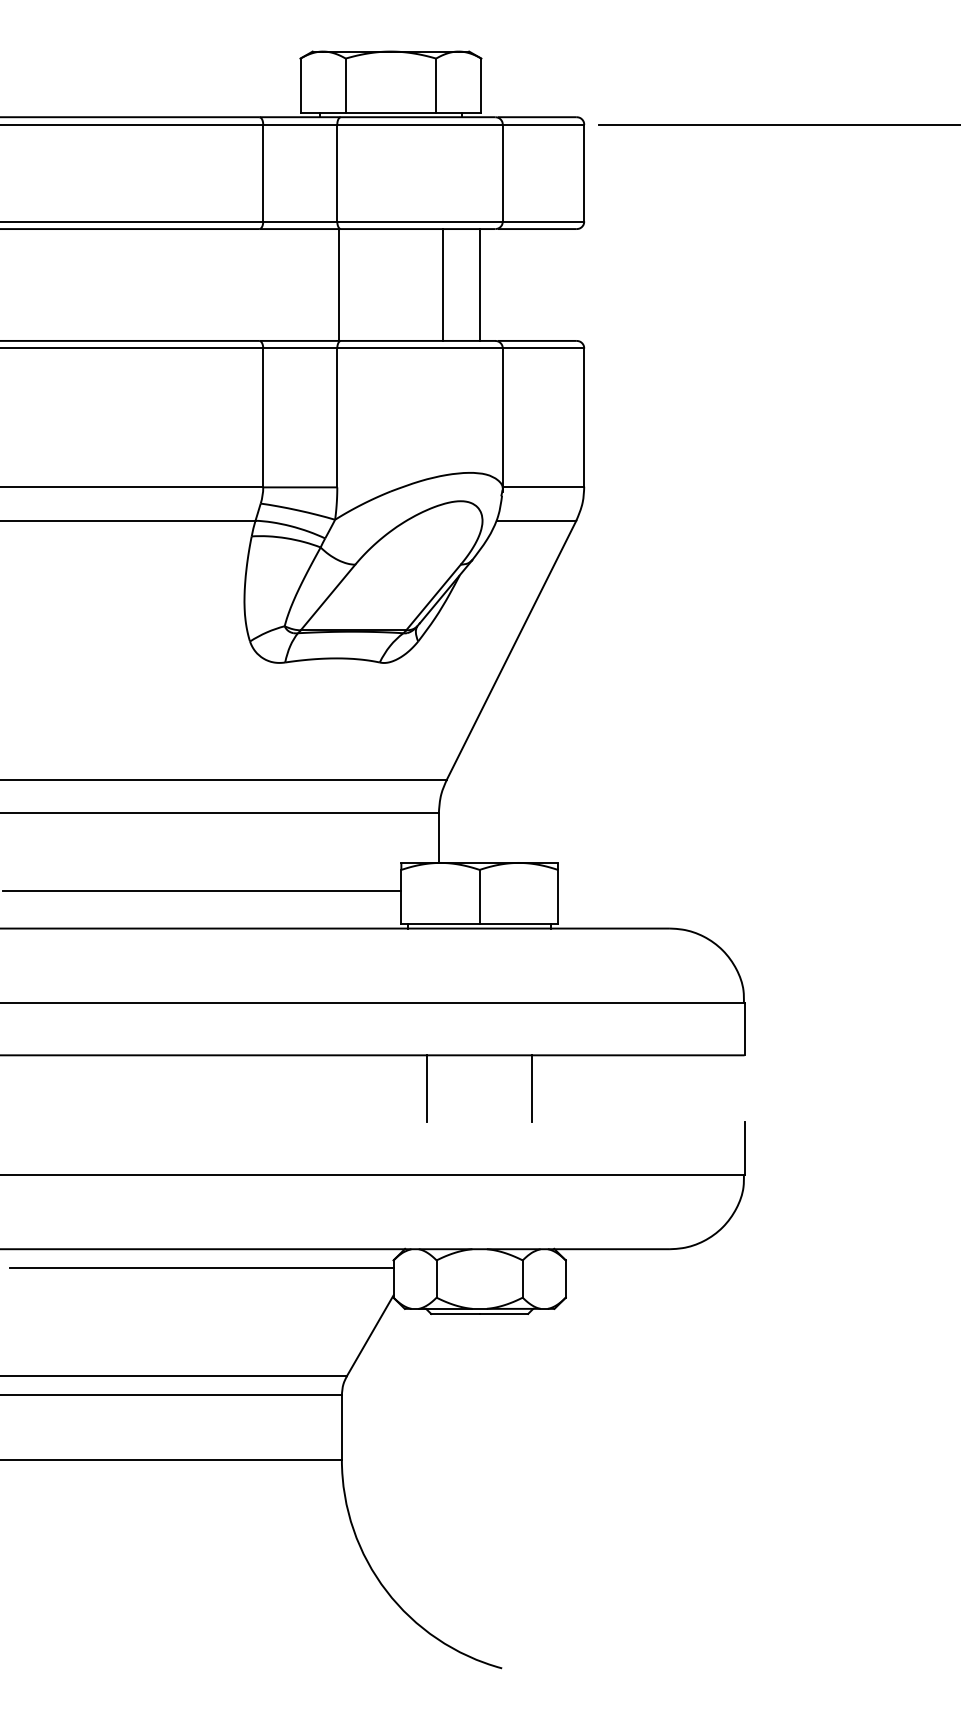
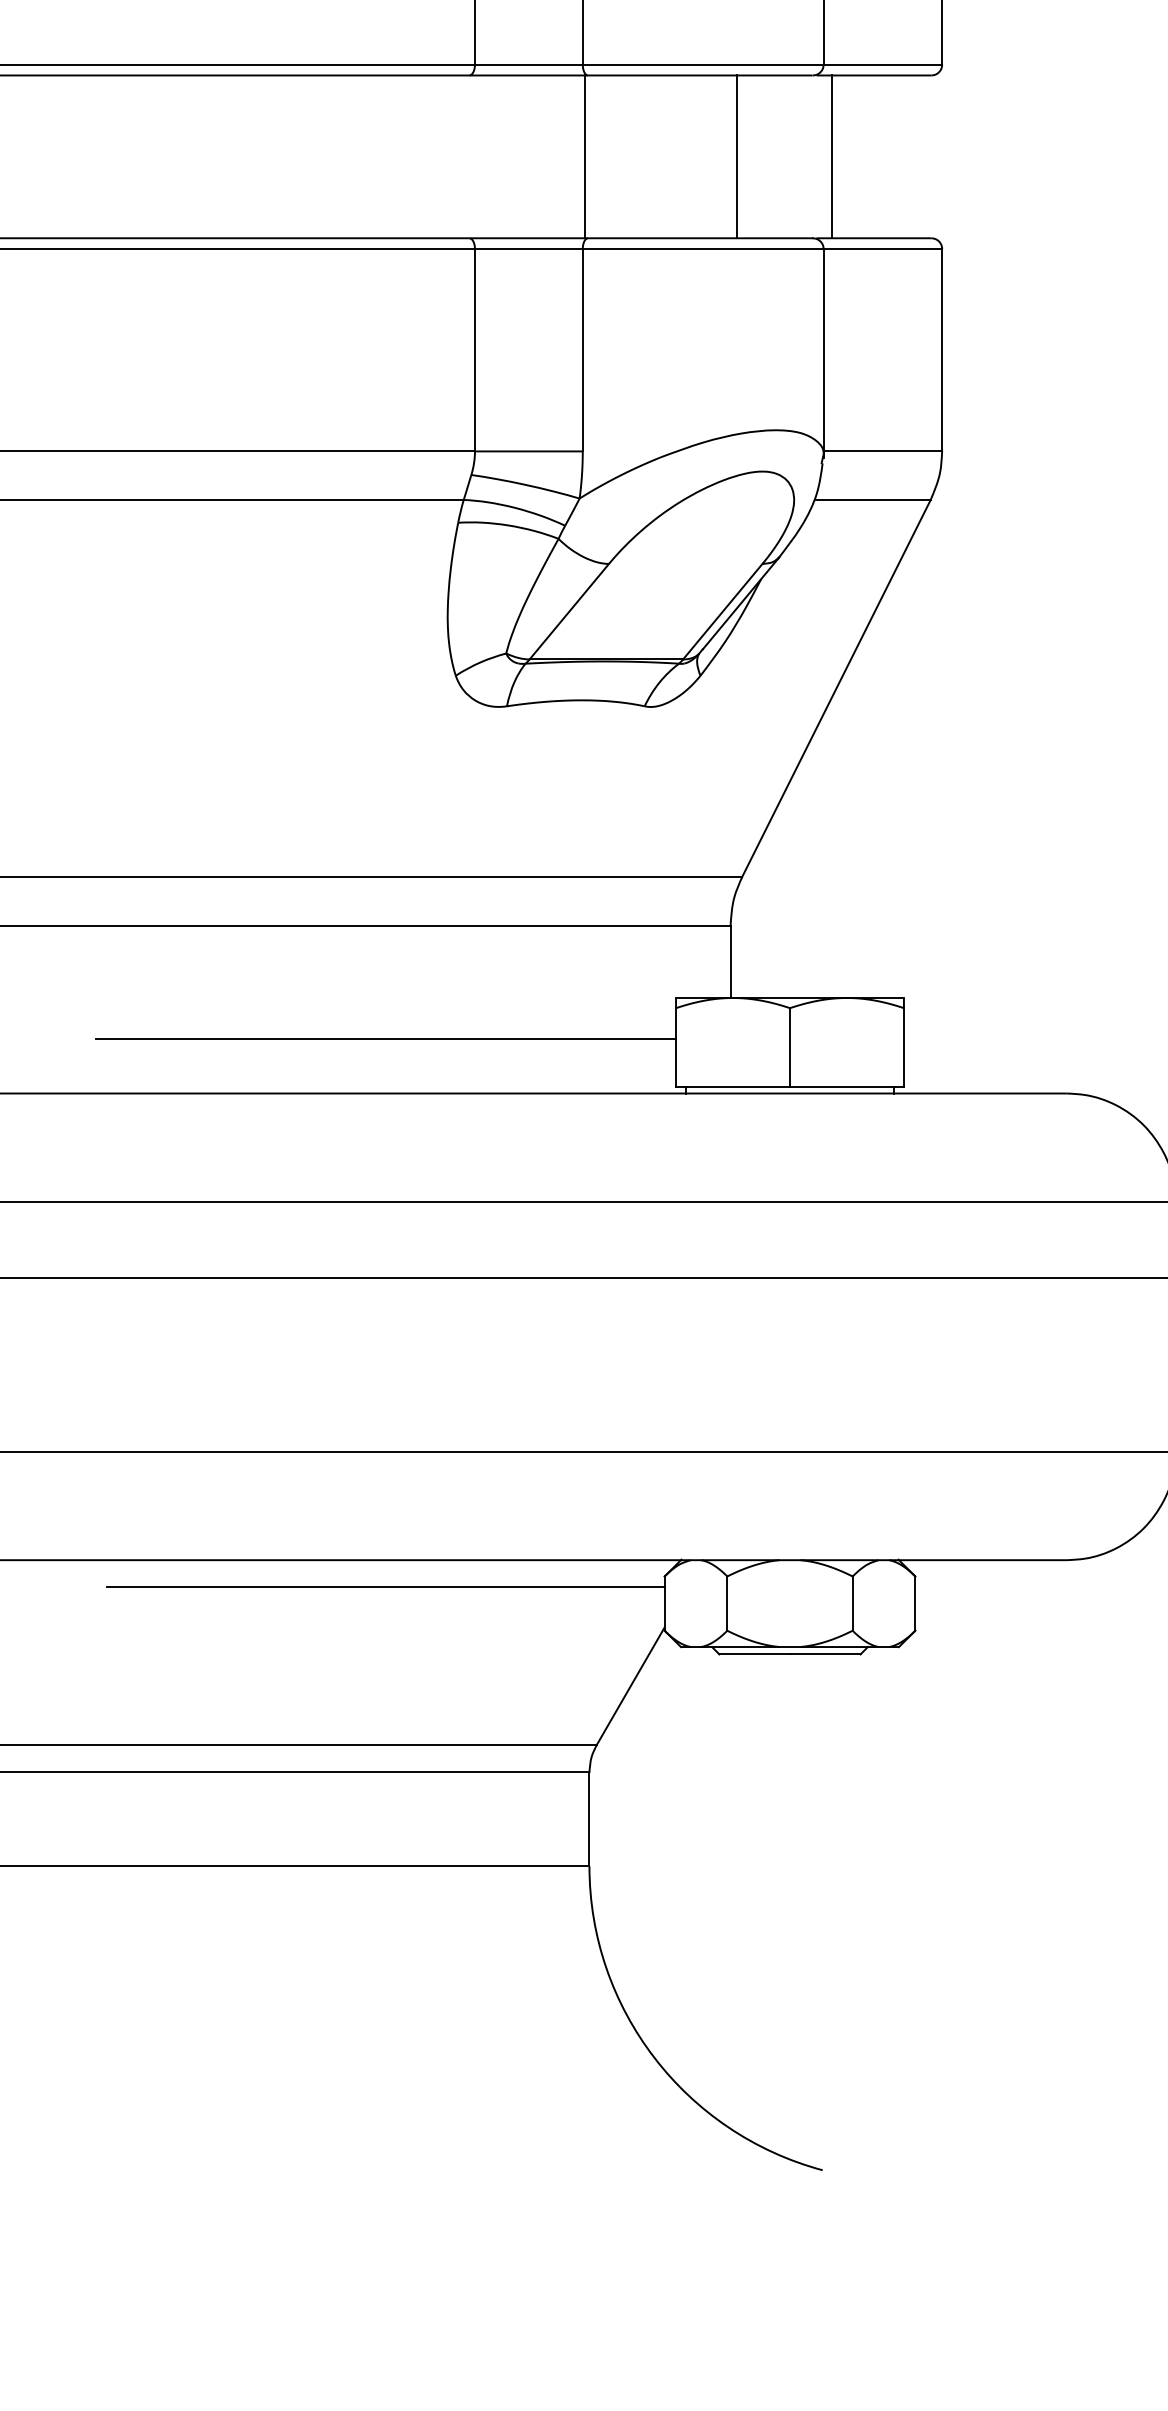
line: (479, 284) -> (831, 156), moved
line: (427, 1088) -> (714, 1326), removed
line: (531, 1088) -> (865, 1326), removed

